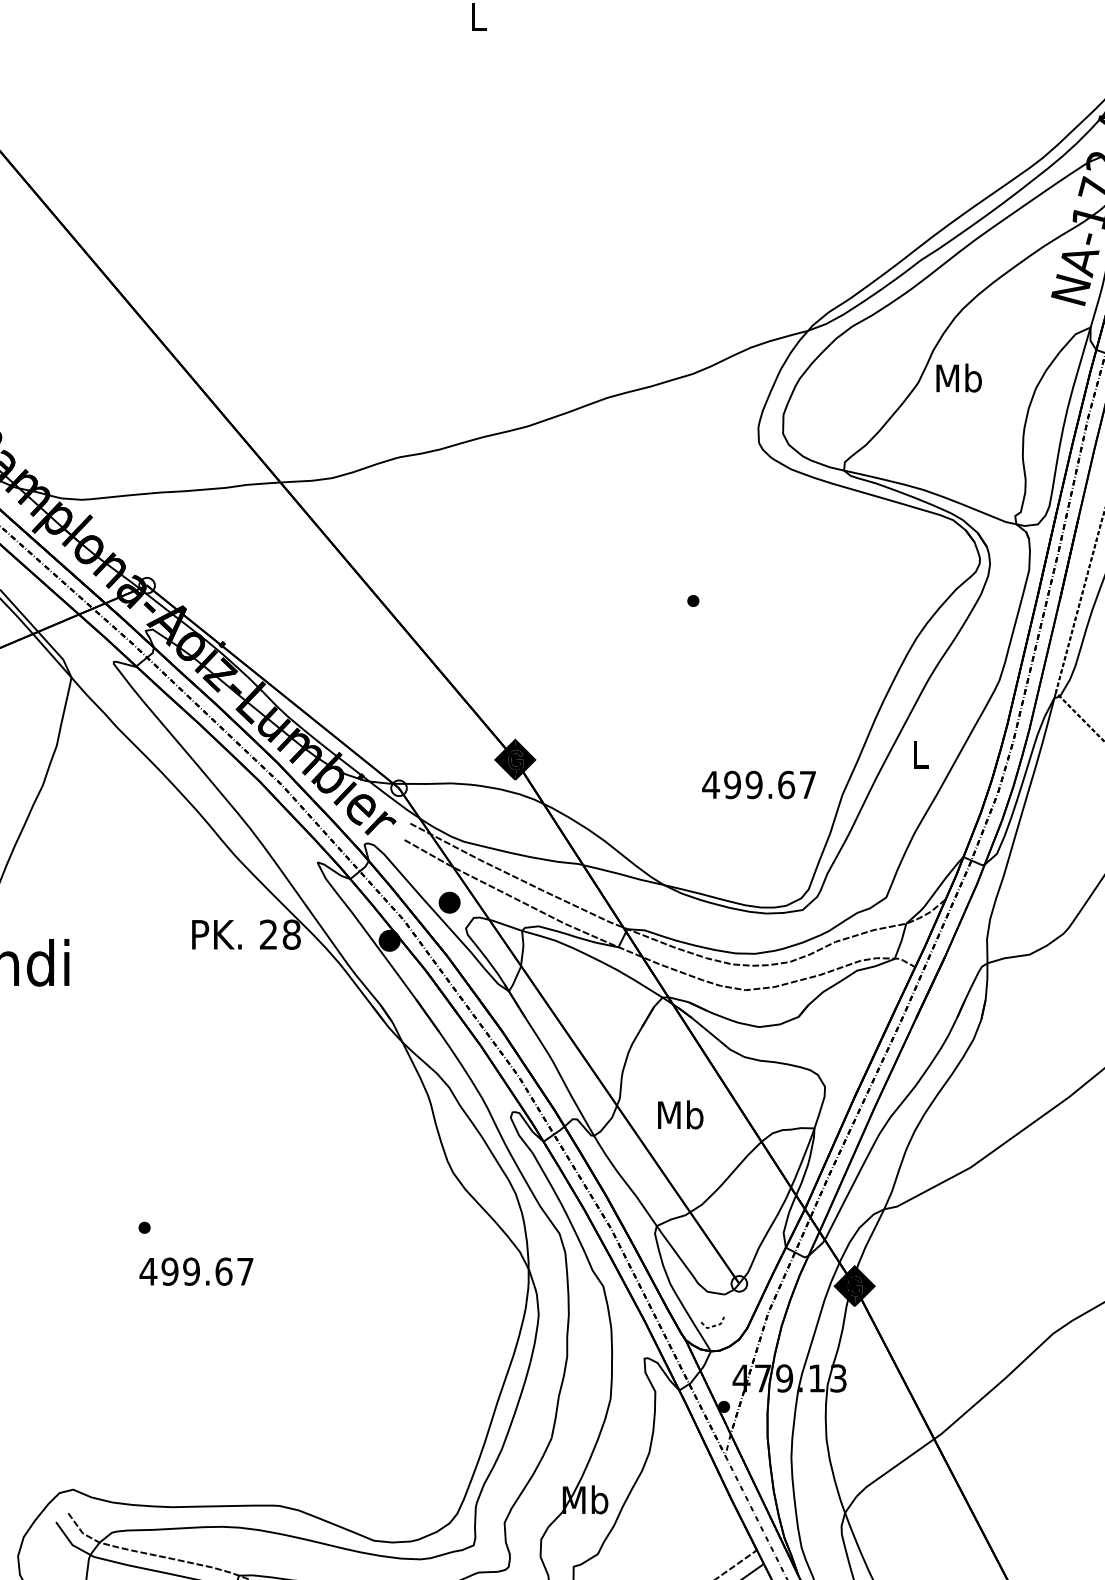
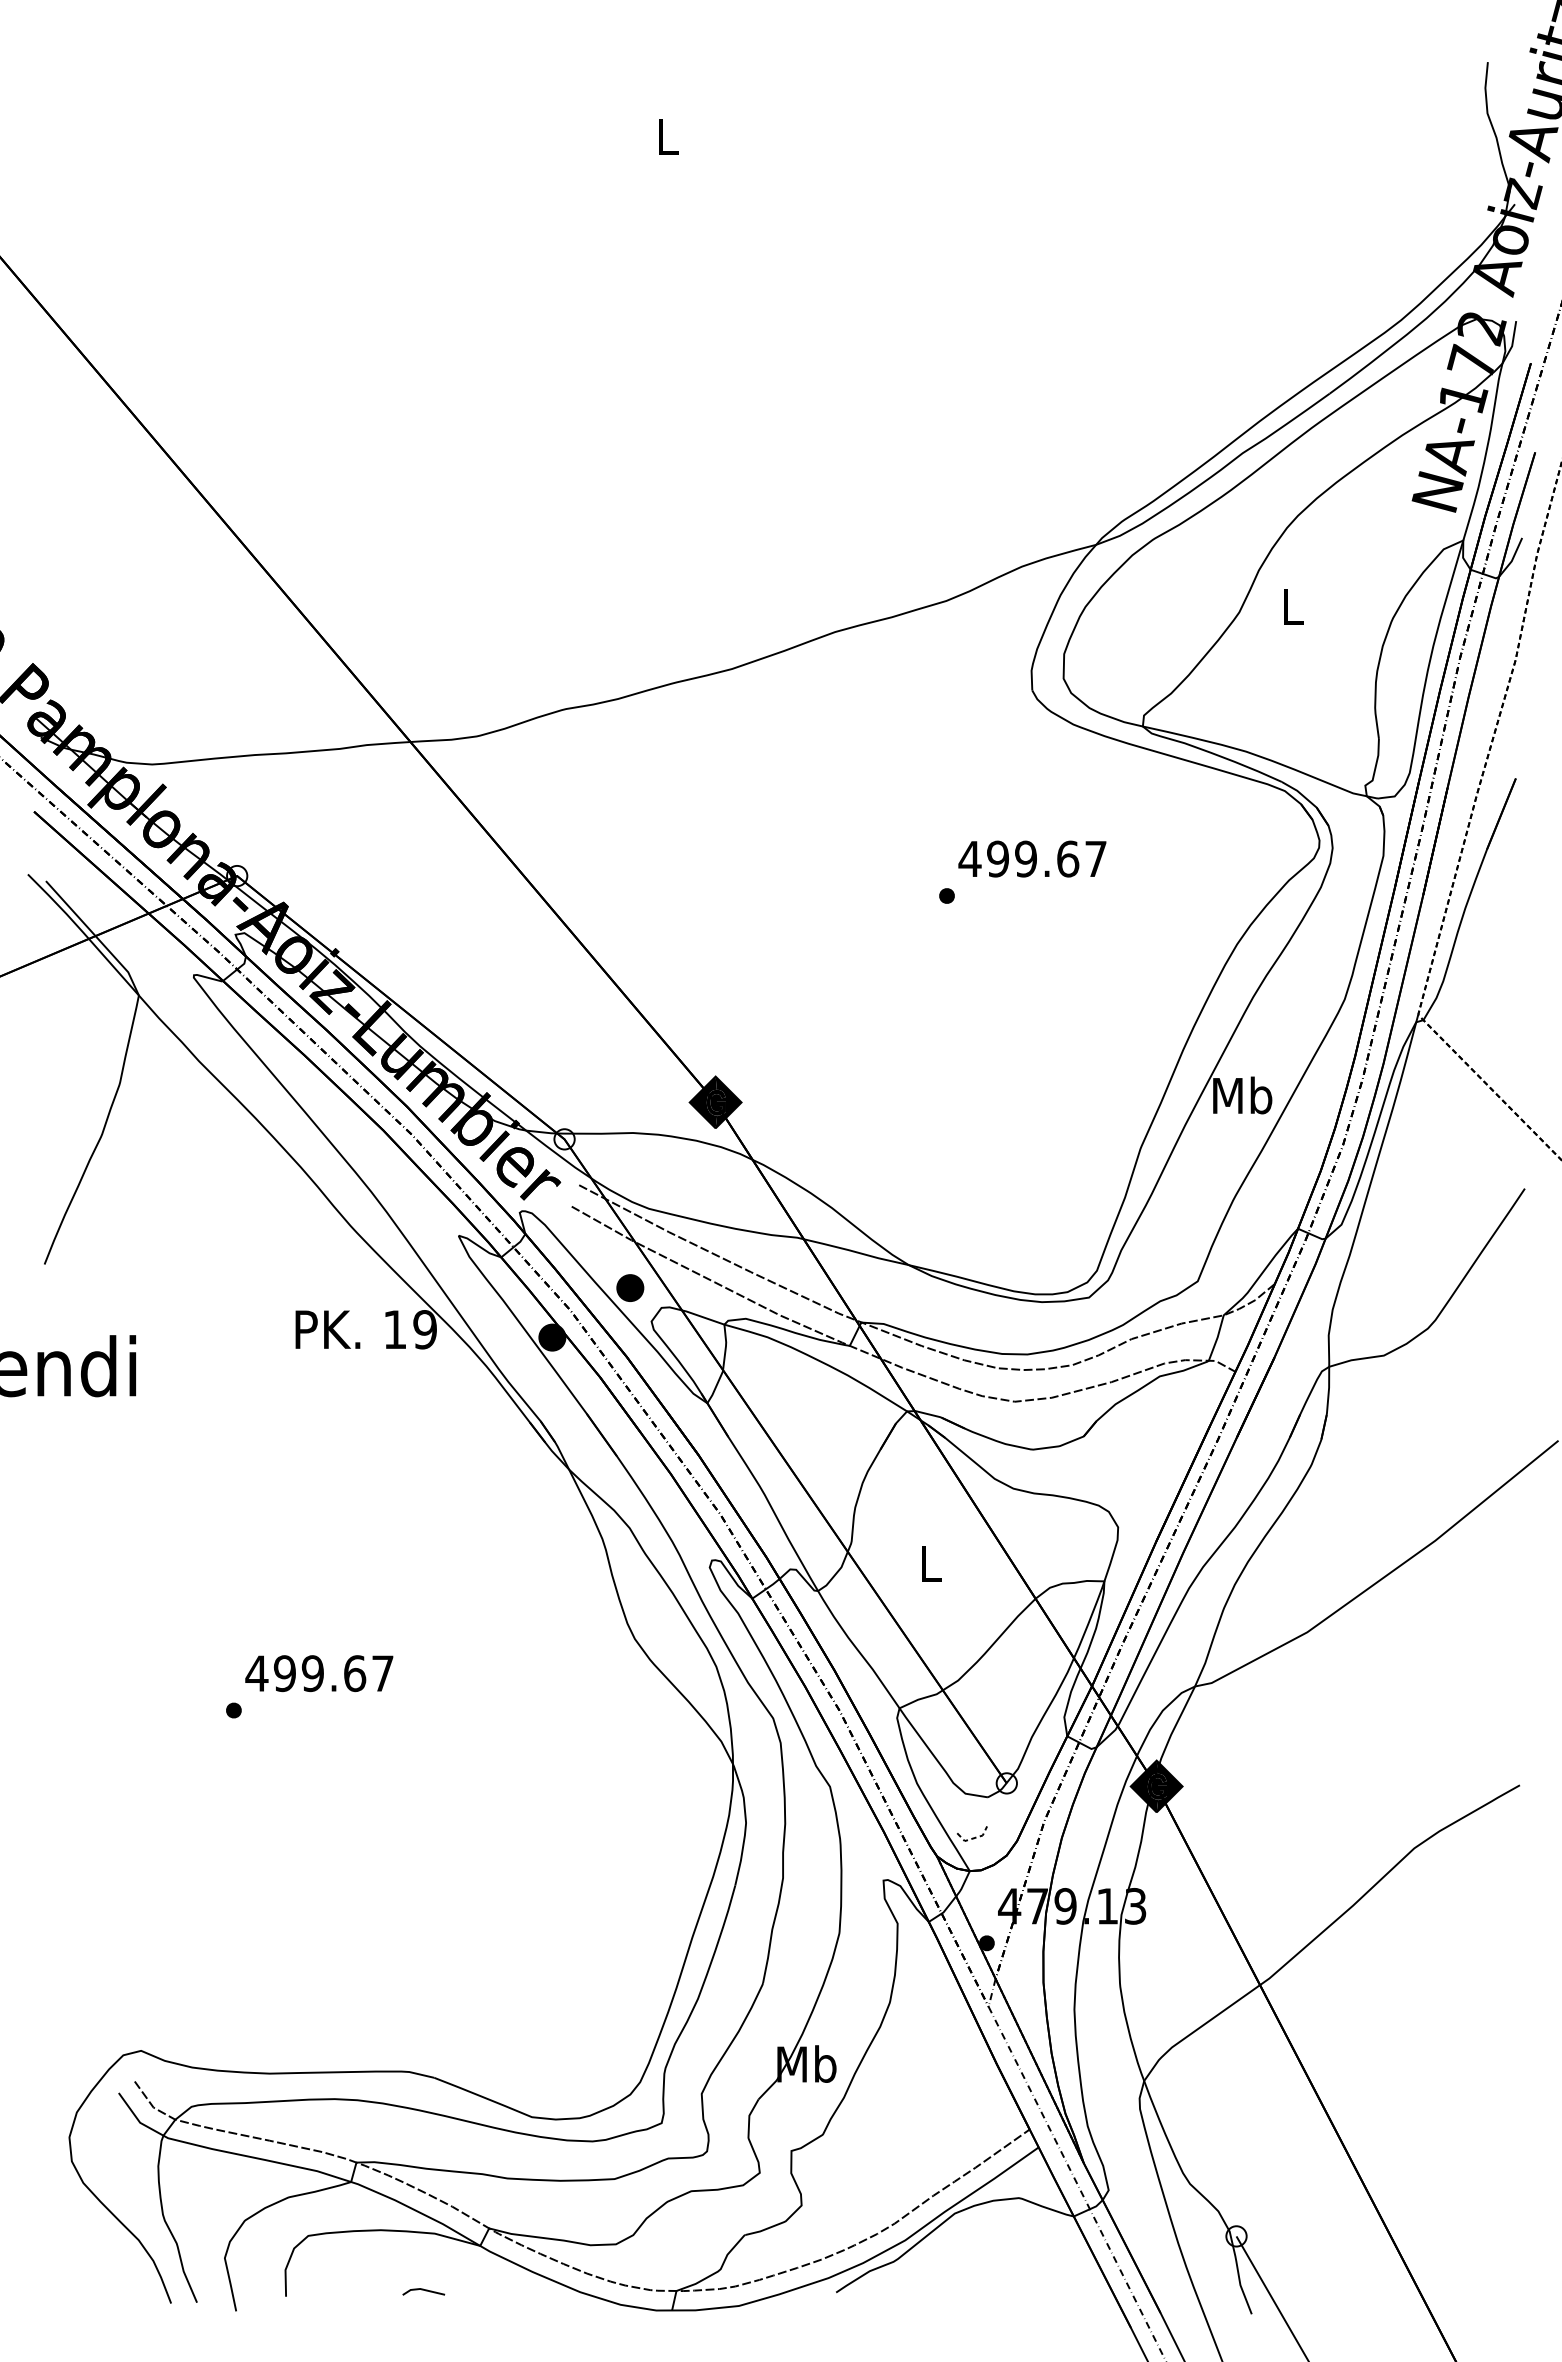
text: (959, 378) -> (1292, 606), Mb -> L
text: (920, 754) -> (1242, 1095), L -> Mb
text: (759, 784) -> (1032, 858), moved
text: (279, 934) -> (409, 1329), 28 -> 19
text: (680, 1114) -> (930, 1563), Mb -> L
text: (196, 1271) -> (319, 1673), moved

